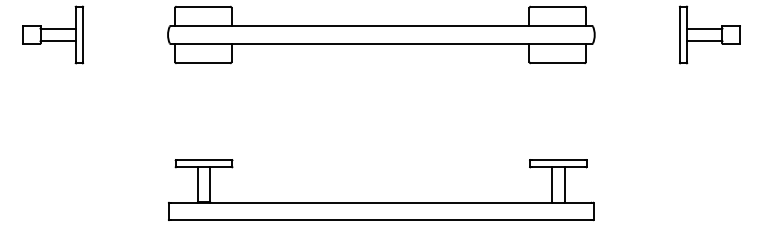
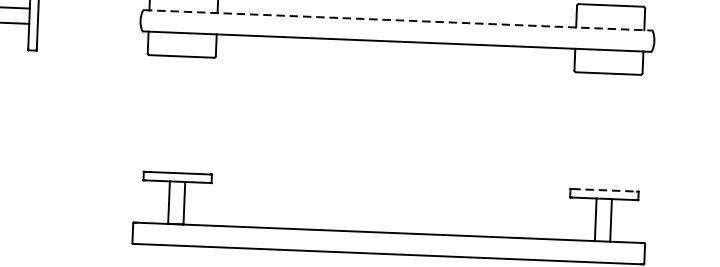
line: (381, 26) -> (398, 20), solid -> dashed
line: (558, 160) -> (604, 190), solid -> dashed

